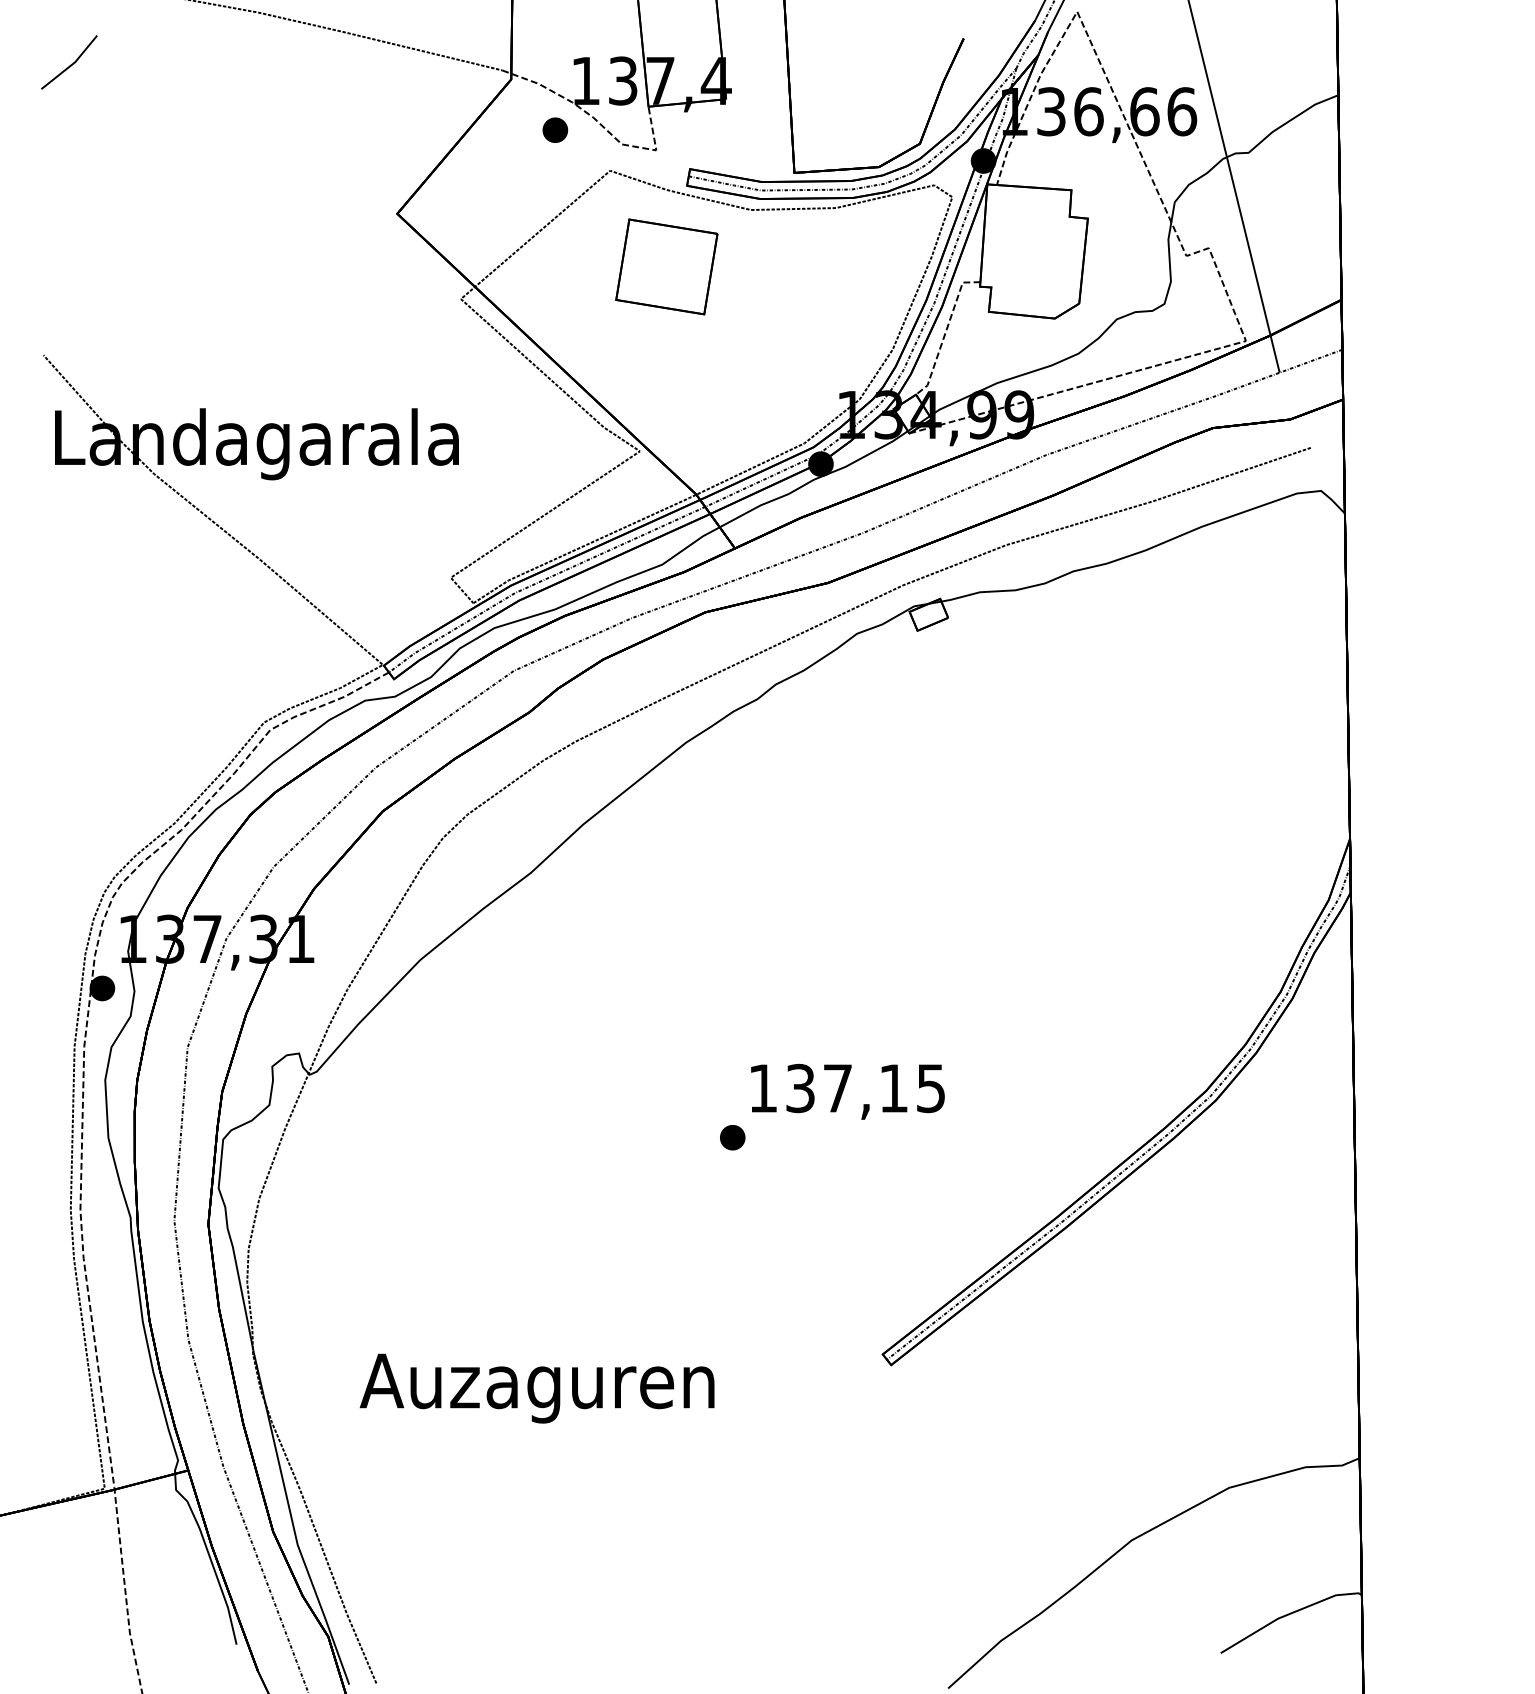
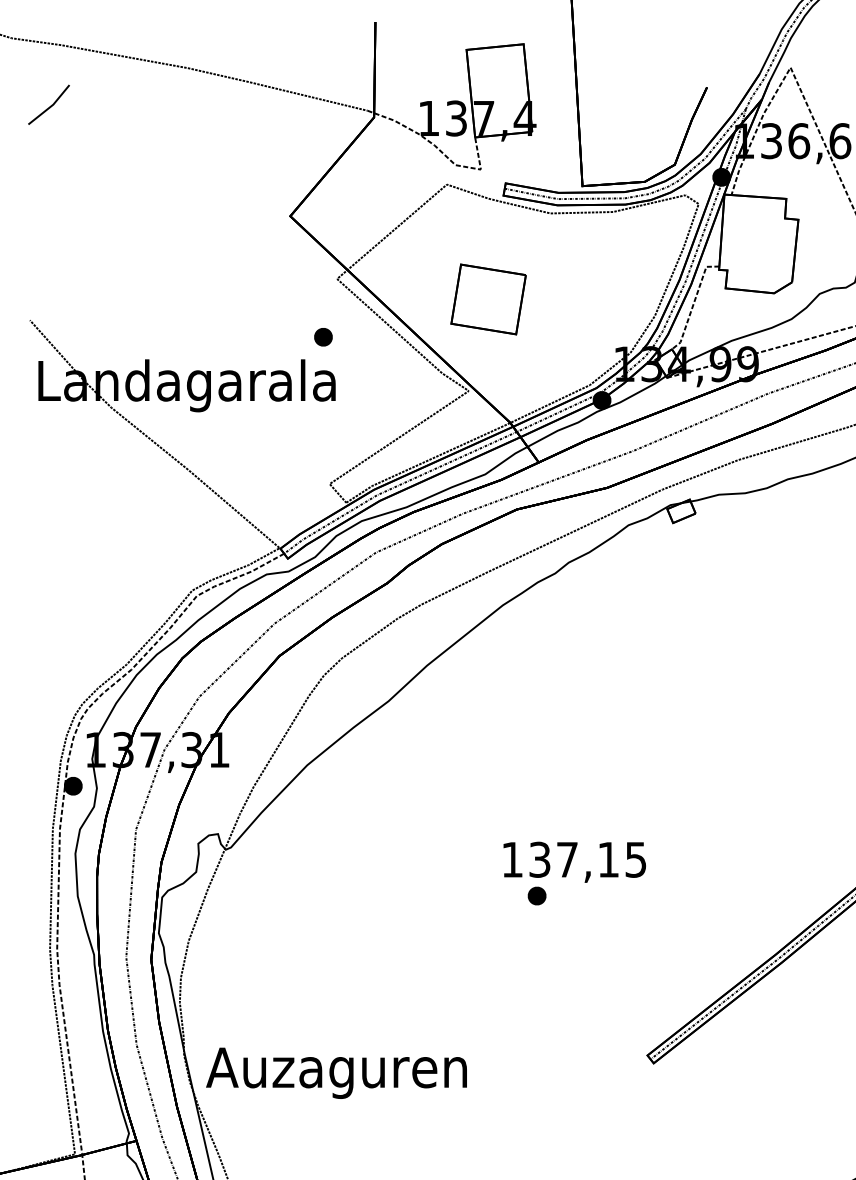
part: (555, 129) -> (323, 336), moved
part: (666, 266) -> (488, 299), moved
text: (847, 1091) -> (574, 862), moved
text: (536, 1388) -> (336, 1073), moved

